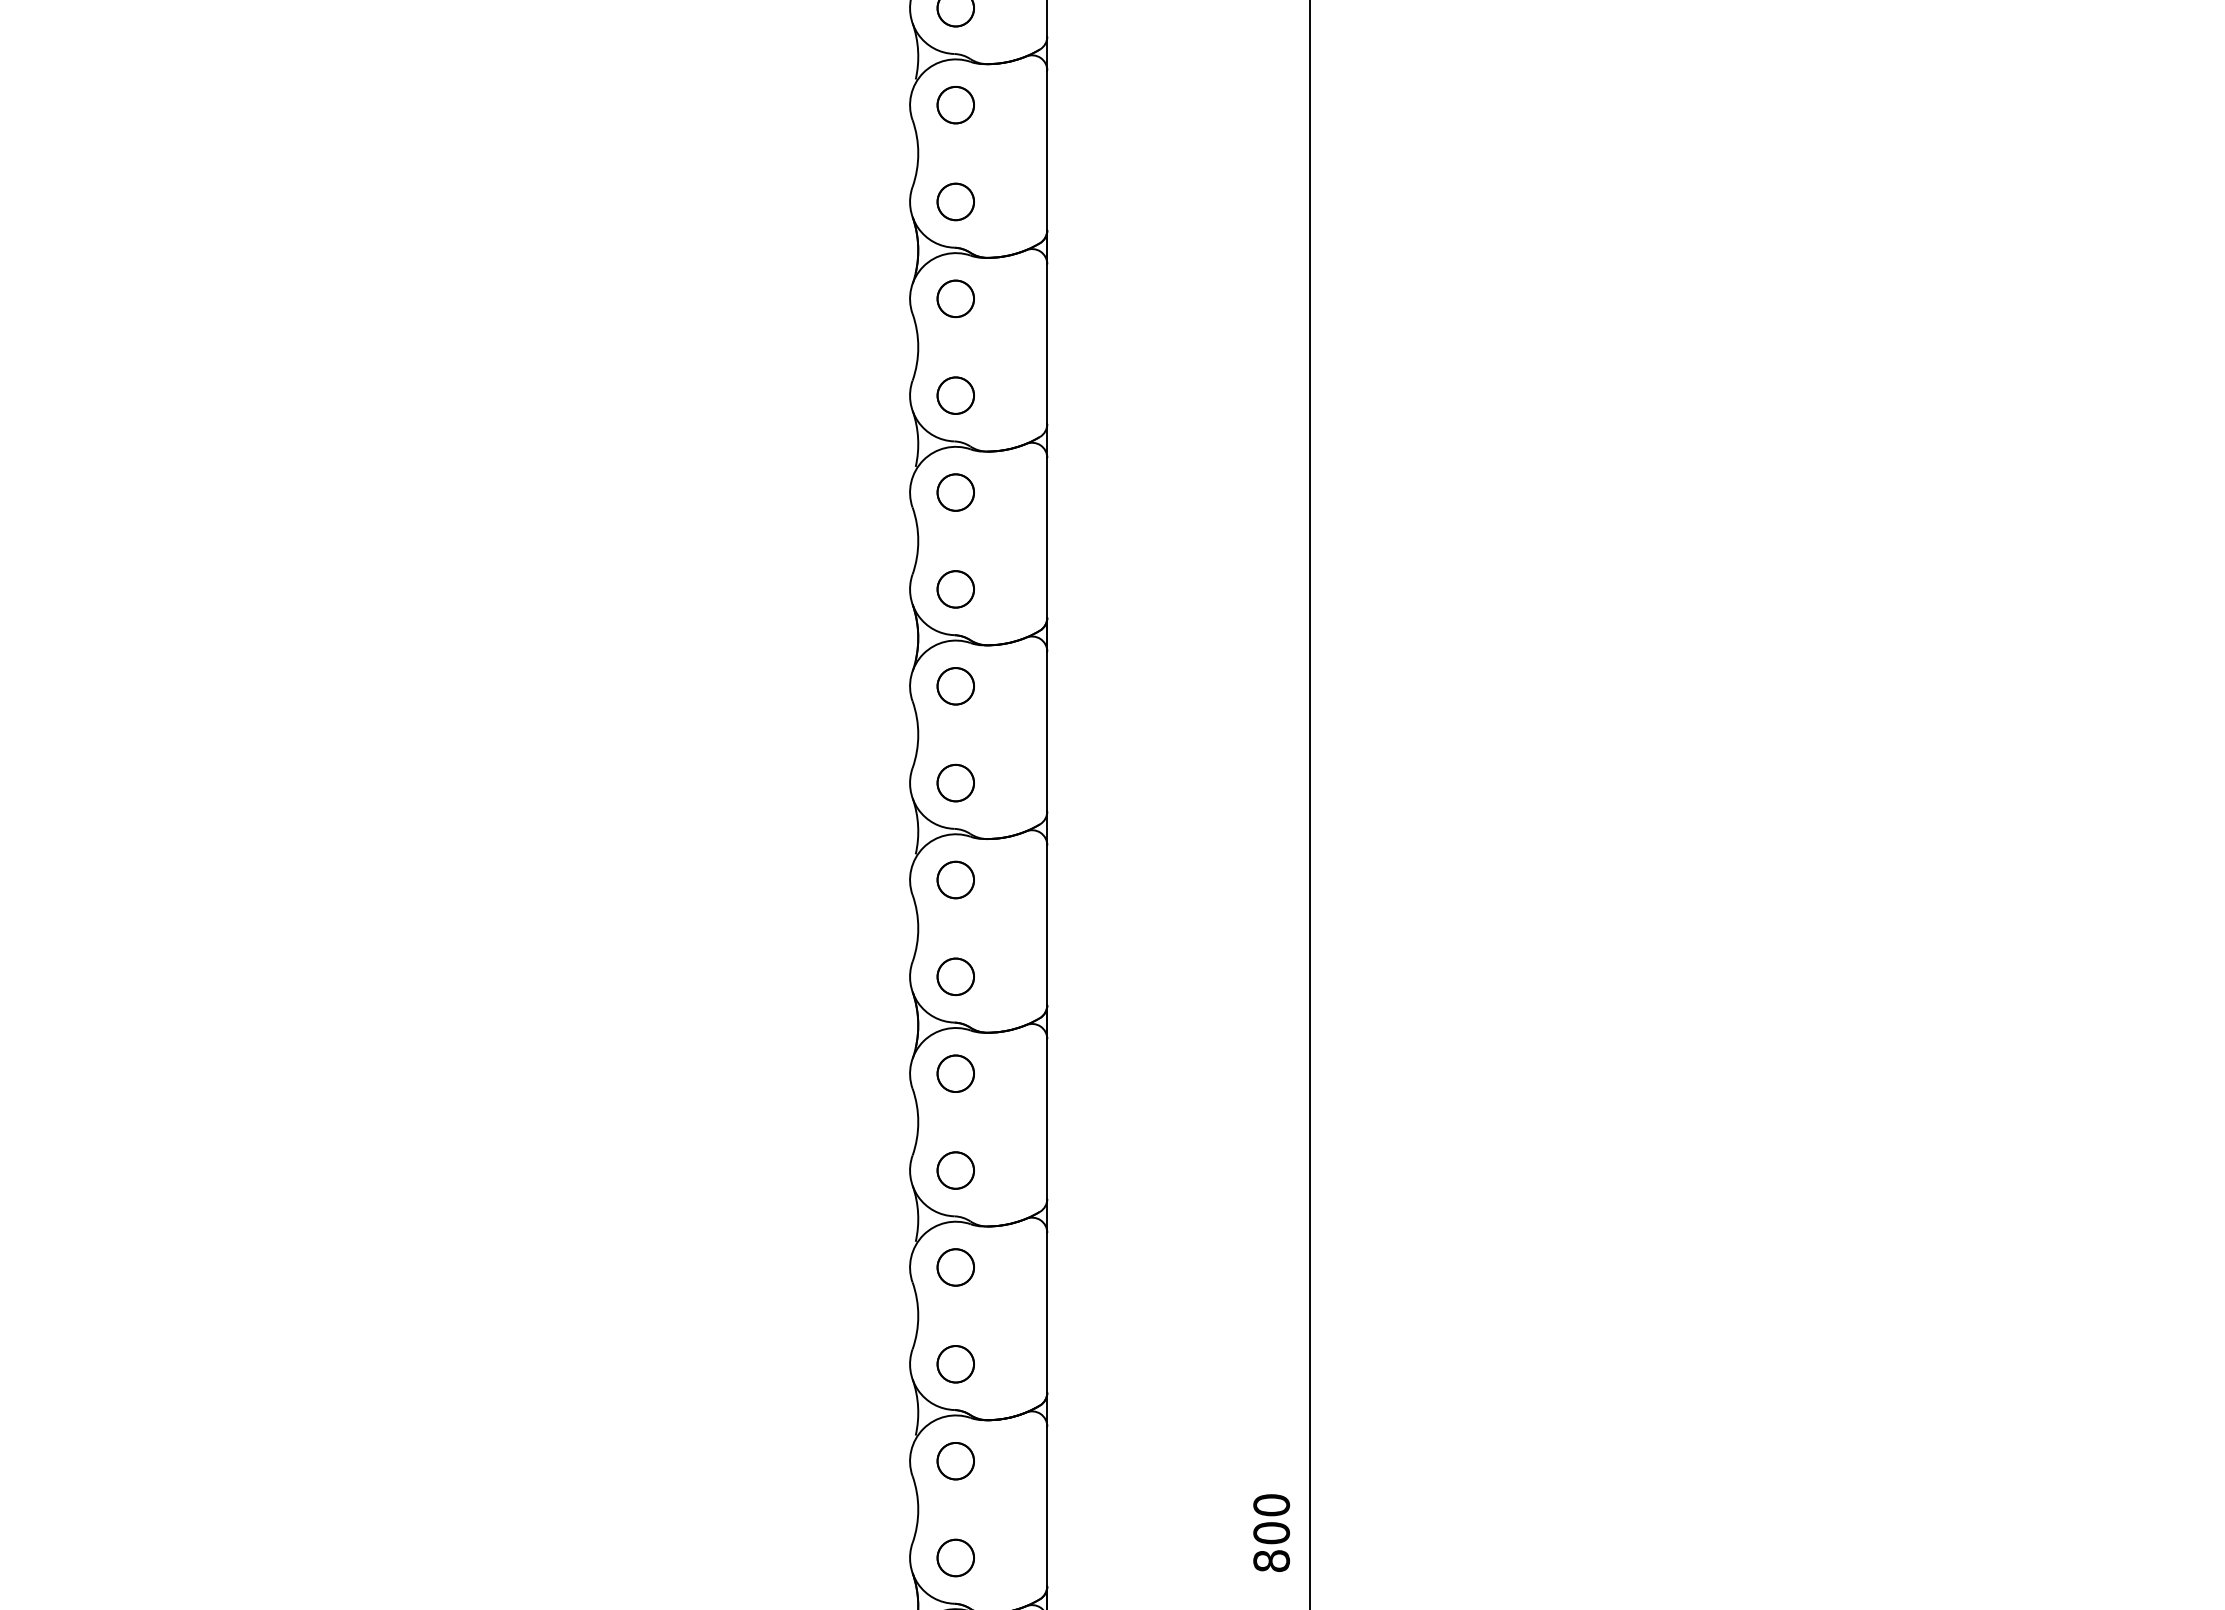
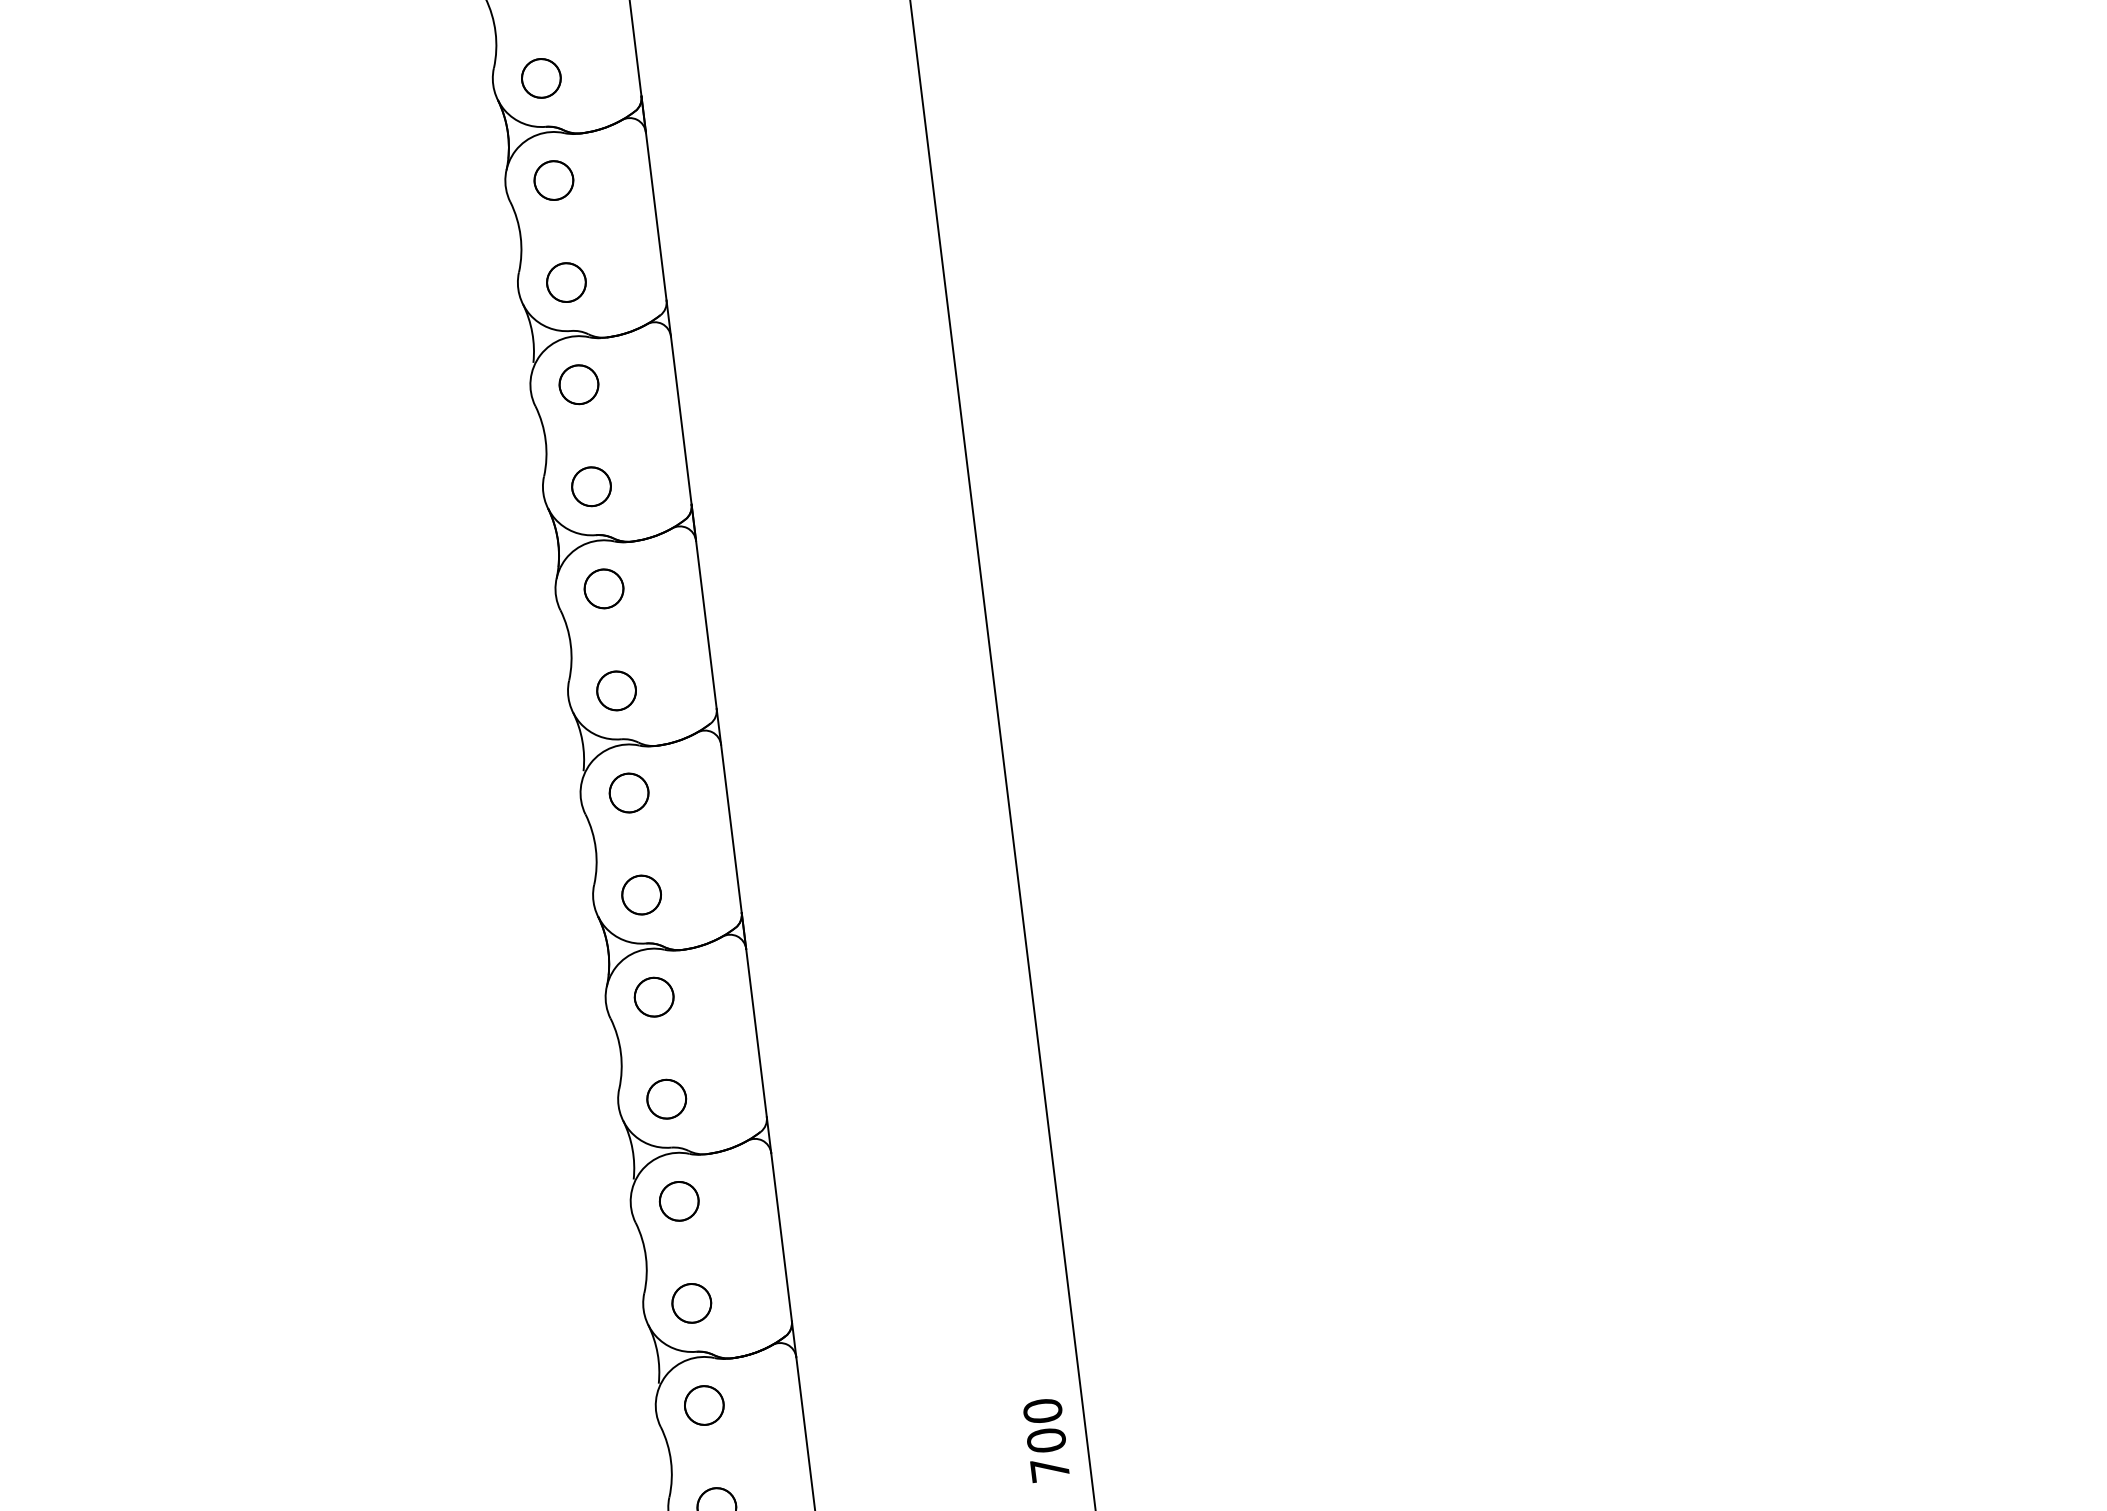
text: (1271, 1561) -> (1050, 1470), 800 -> 700

